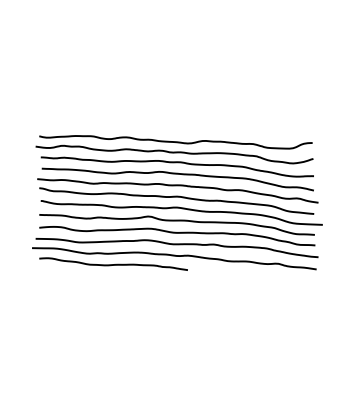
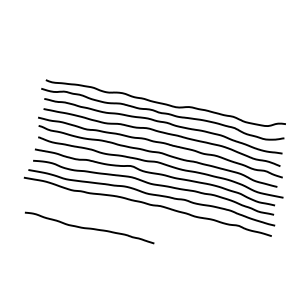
curve: (113, 264) -> (89, 228), moved

